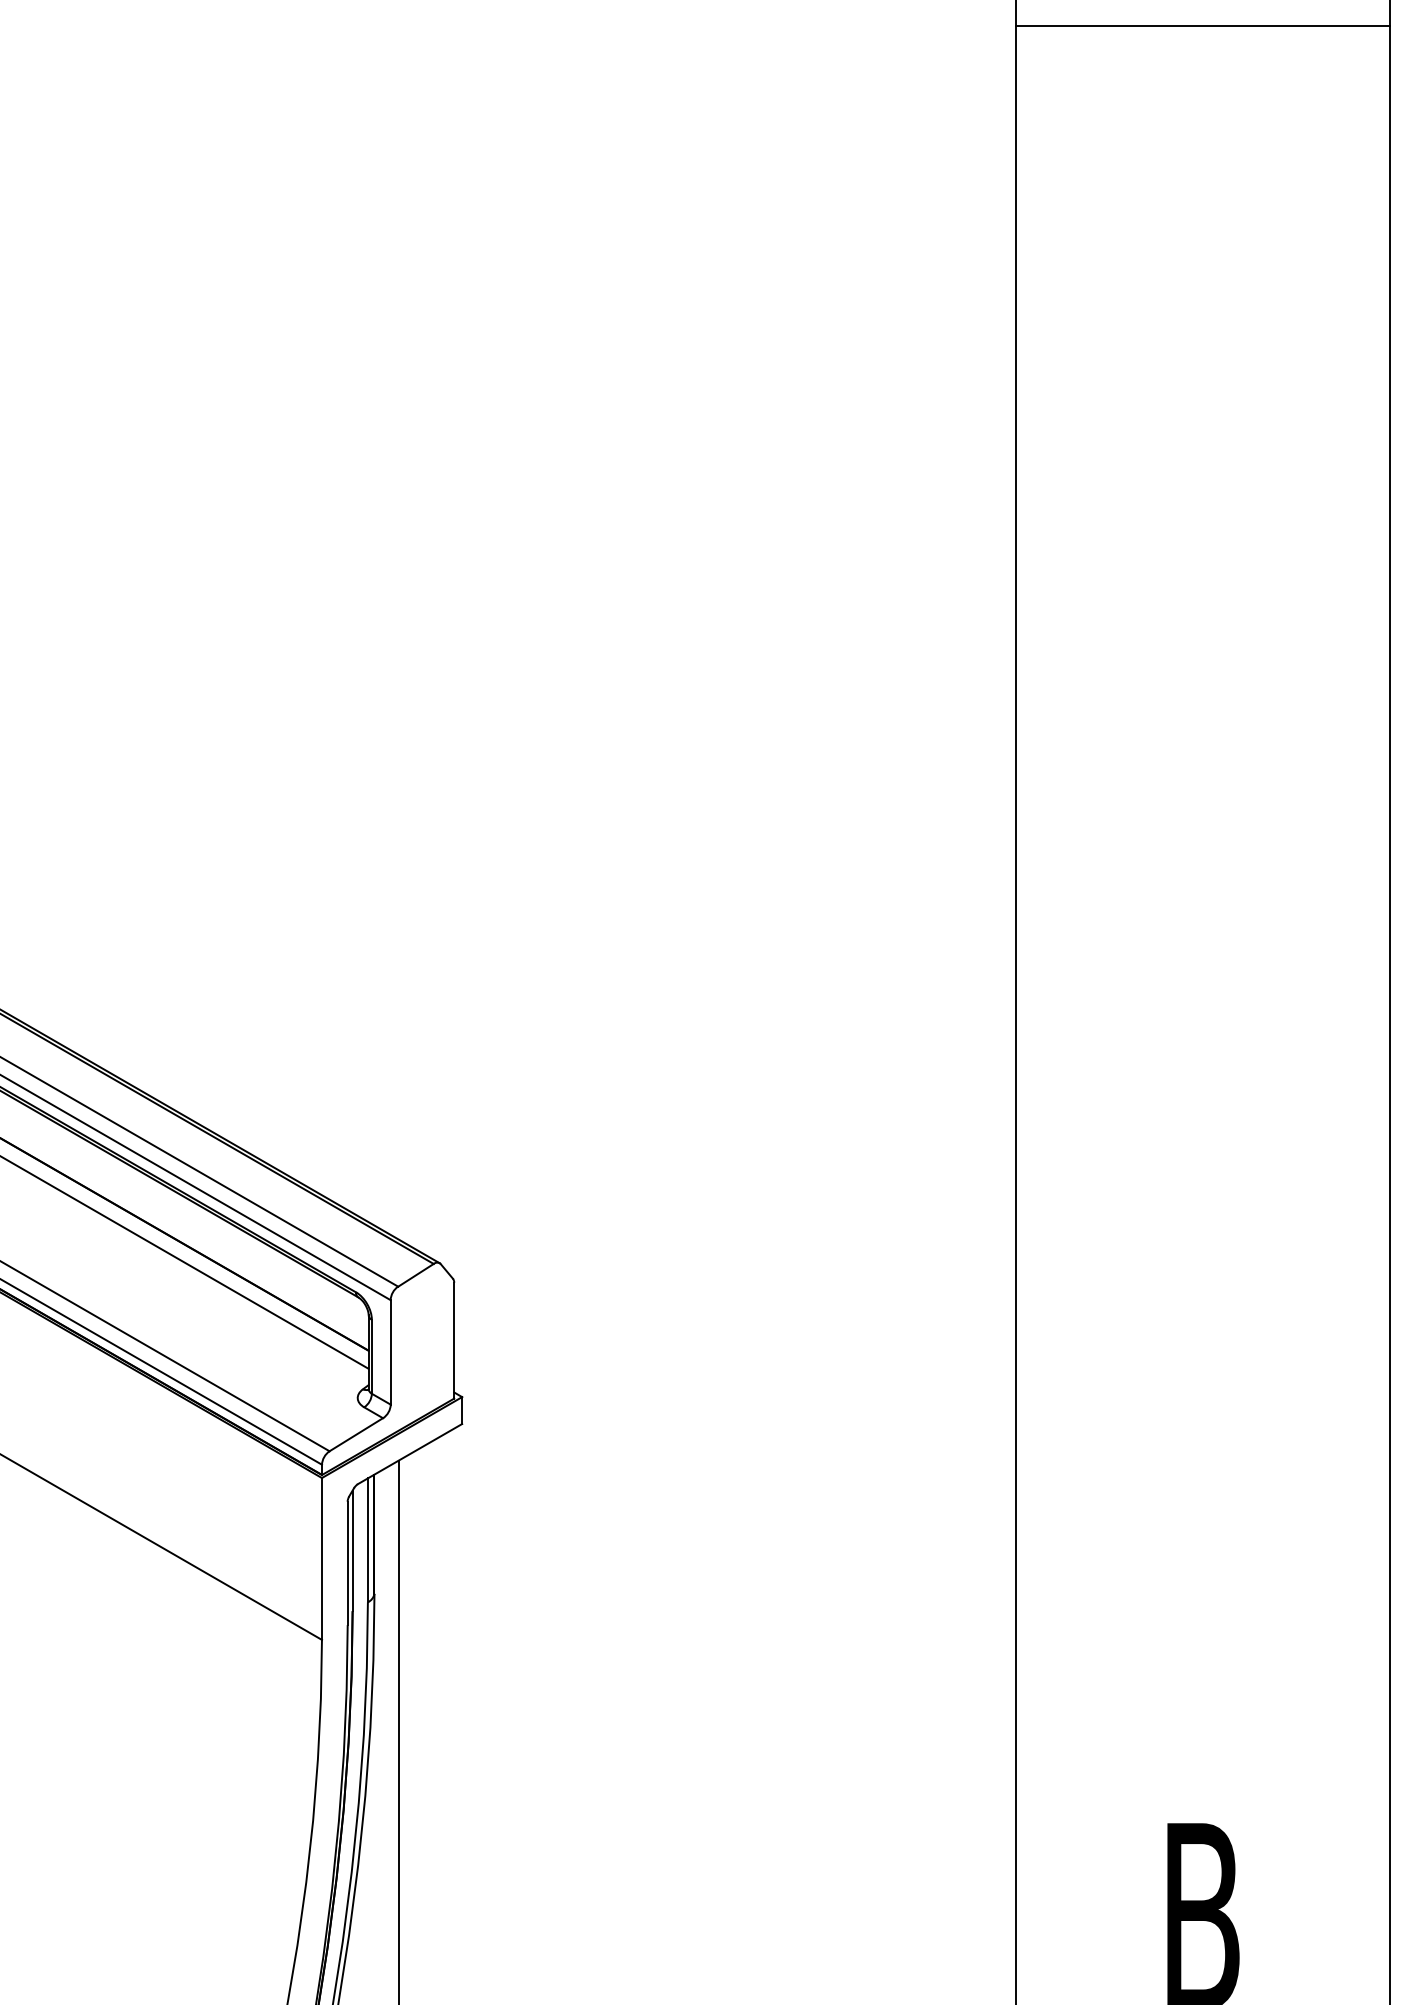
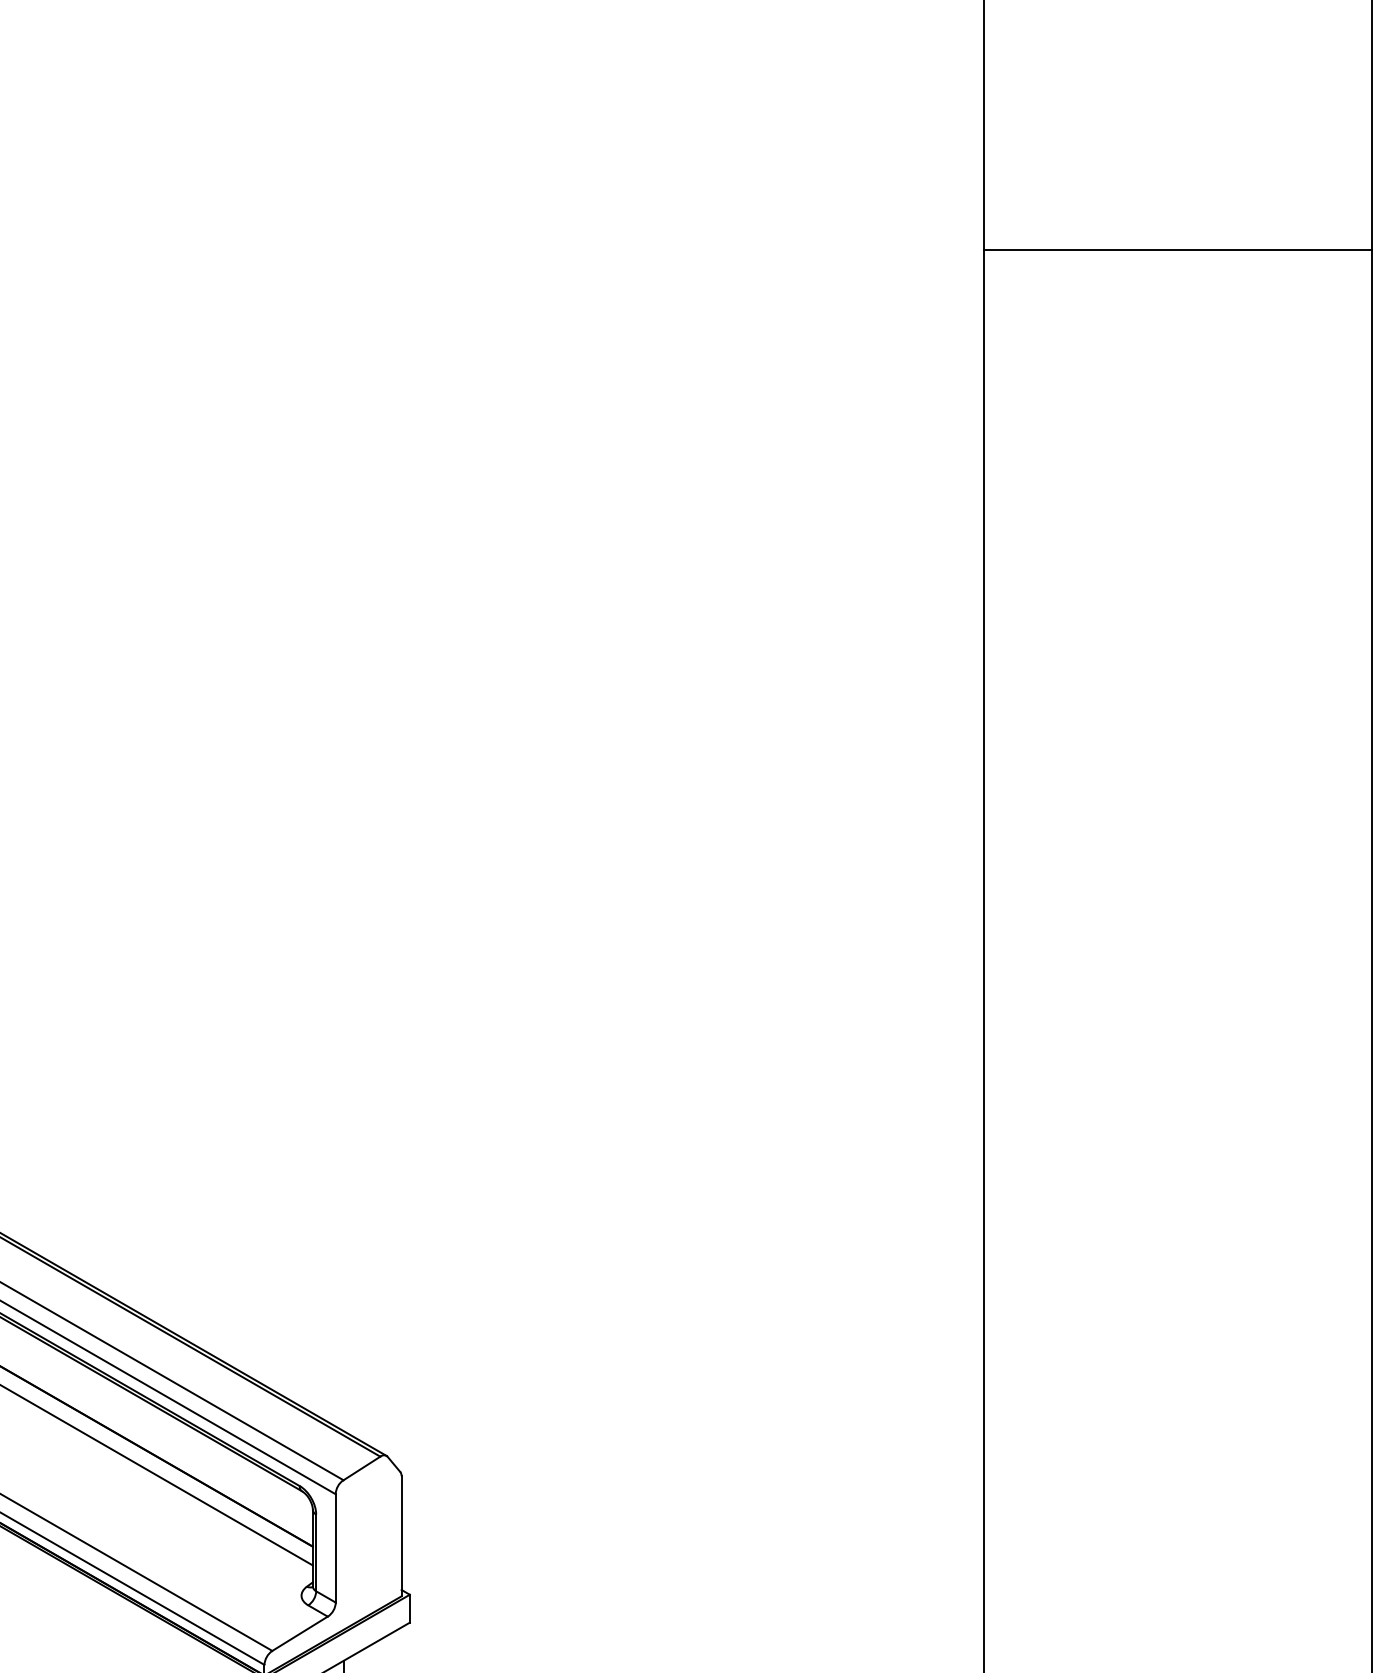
line: (1202, 25) -> (1177, 249), moved

